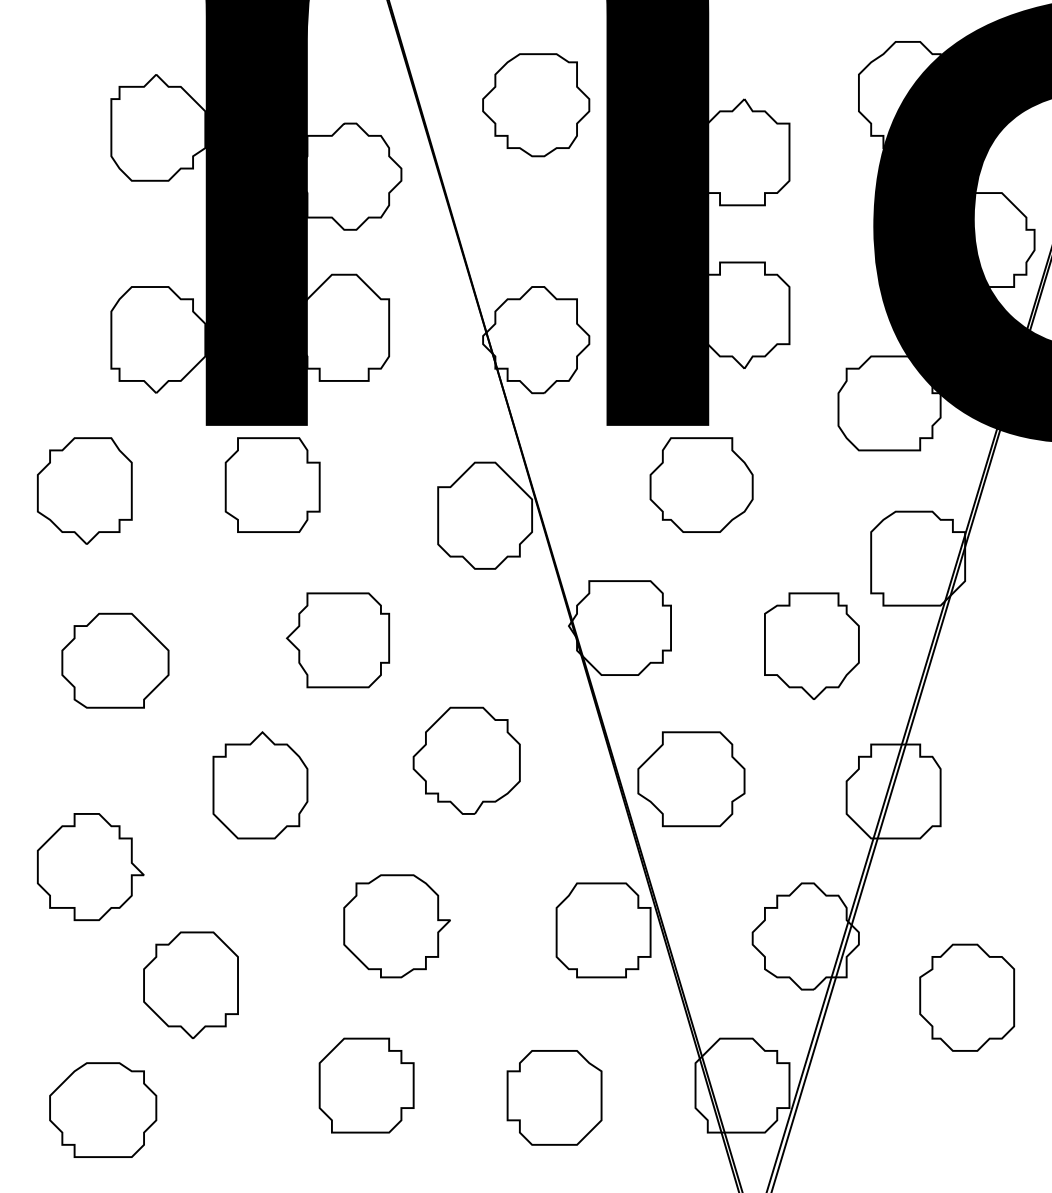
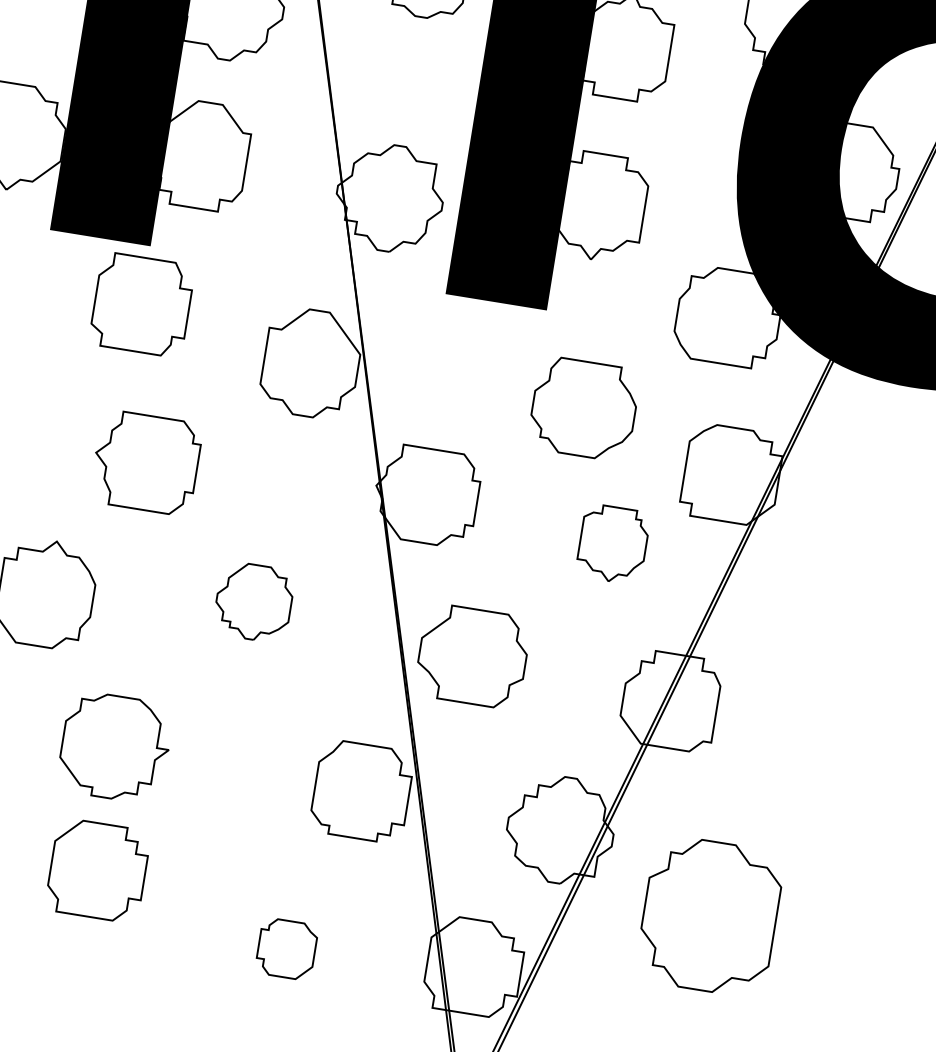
part: (272, 484) -> (141, 304), moved
part: (701, 484) -> (584, 408), moved
part: (811, 645) -> (612, 543), size x0.7
part: (466, 760) -> (253, 602), size x0.7
part: (396, 926) -> (114, 747), moved
part: (967, 997) -> (710, 916), size x1.4
part: (366, 1085) -> (97, 870), moved
part: (554, 1097) -> (286, 948), size x0.6

